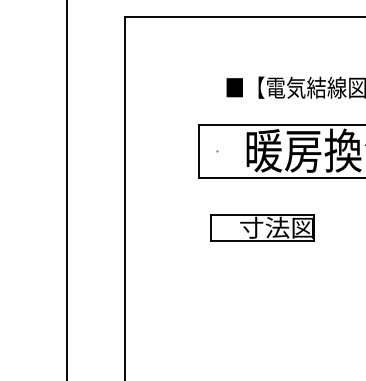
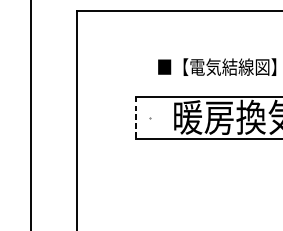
line: (199, 151) -> (136, 118), solid -> dashed
part: (262, 227) -> (186, 178), removed

